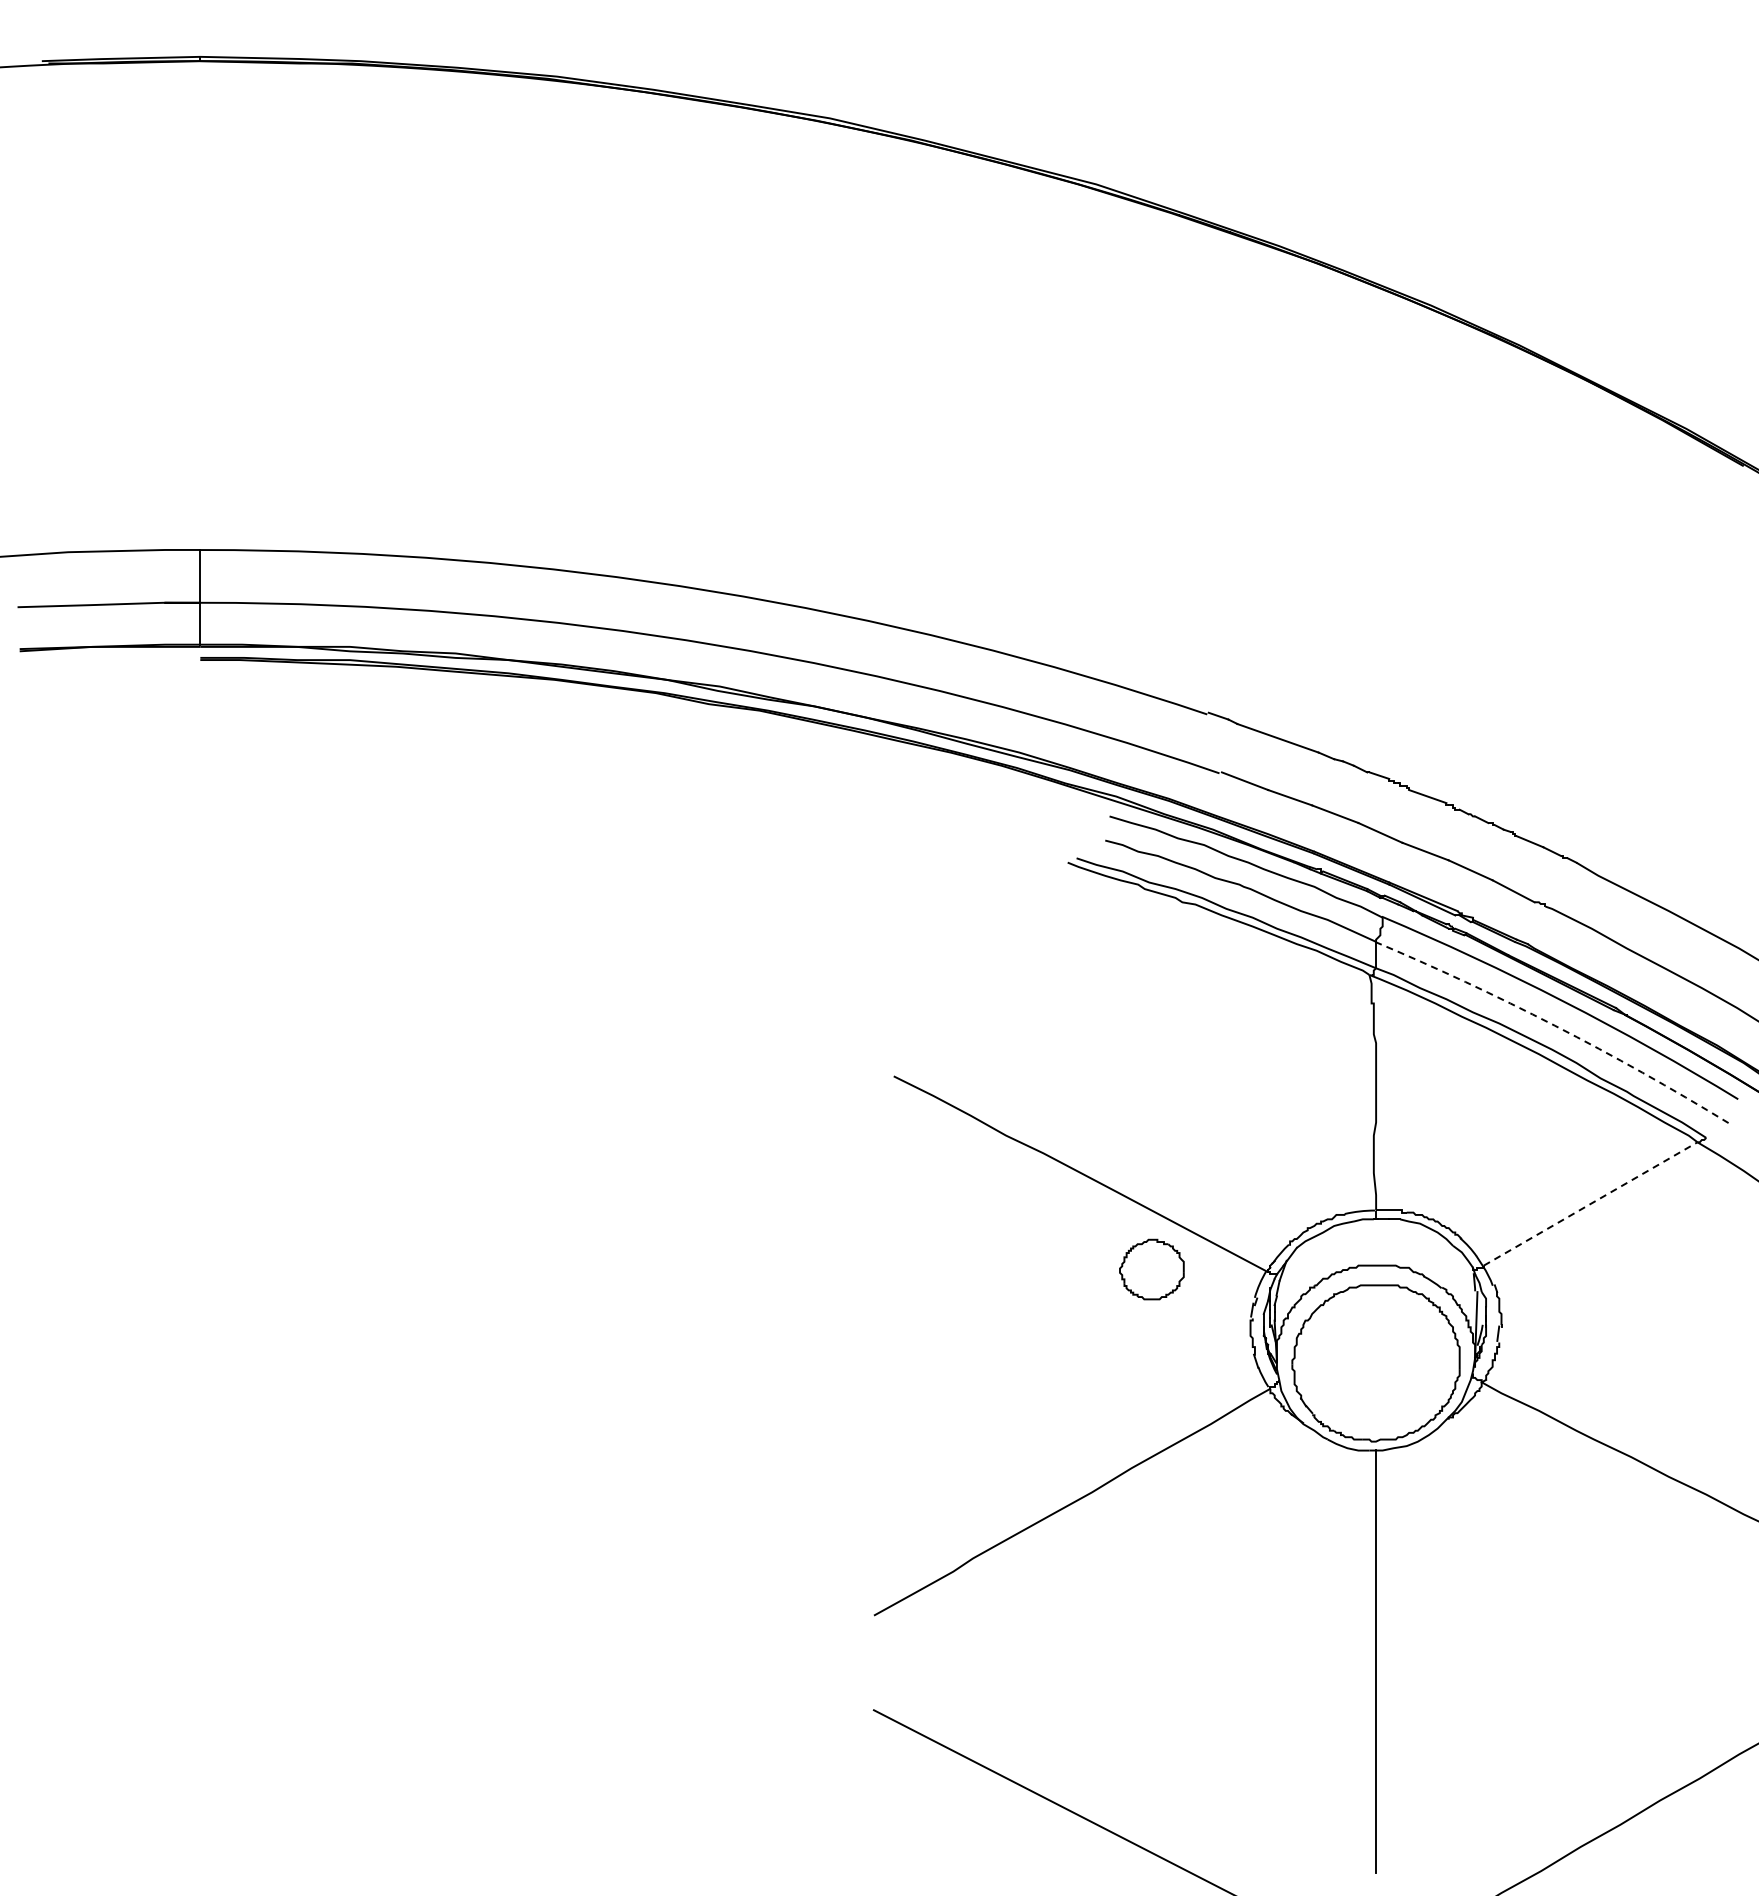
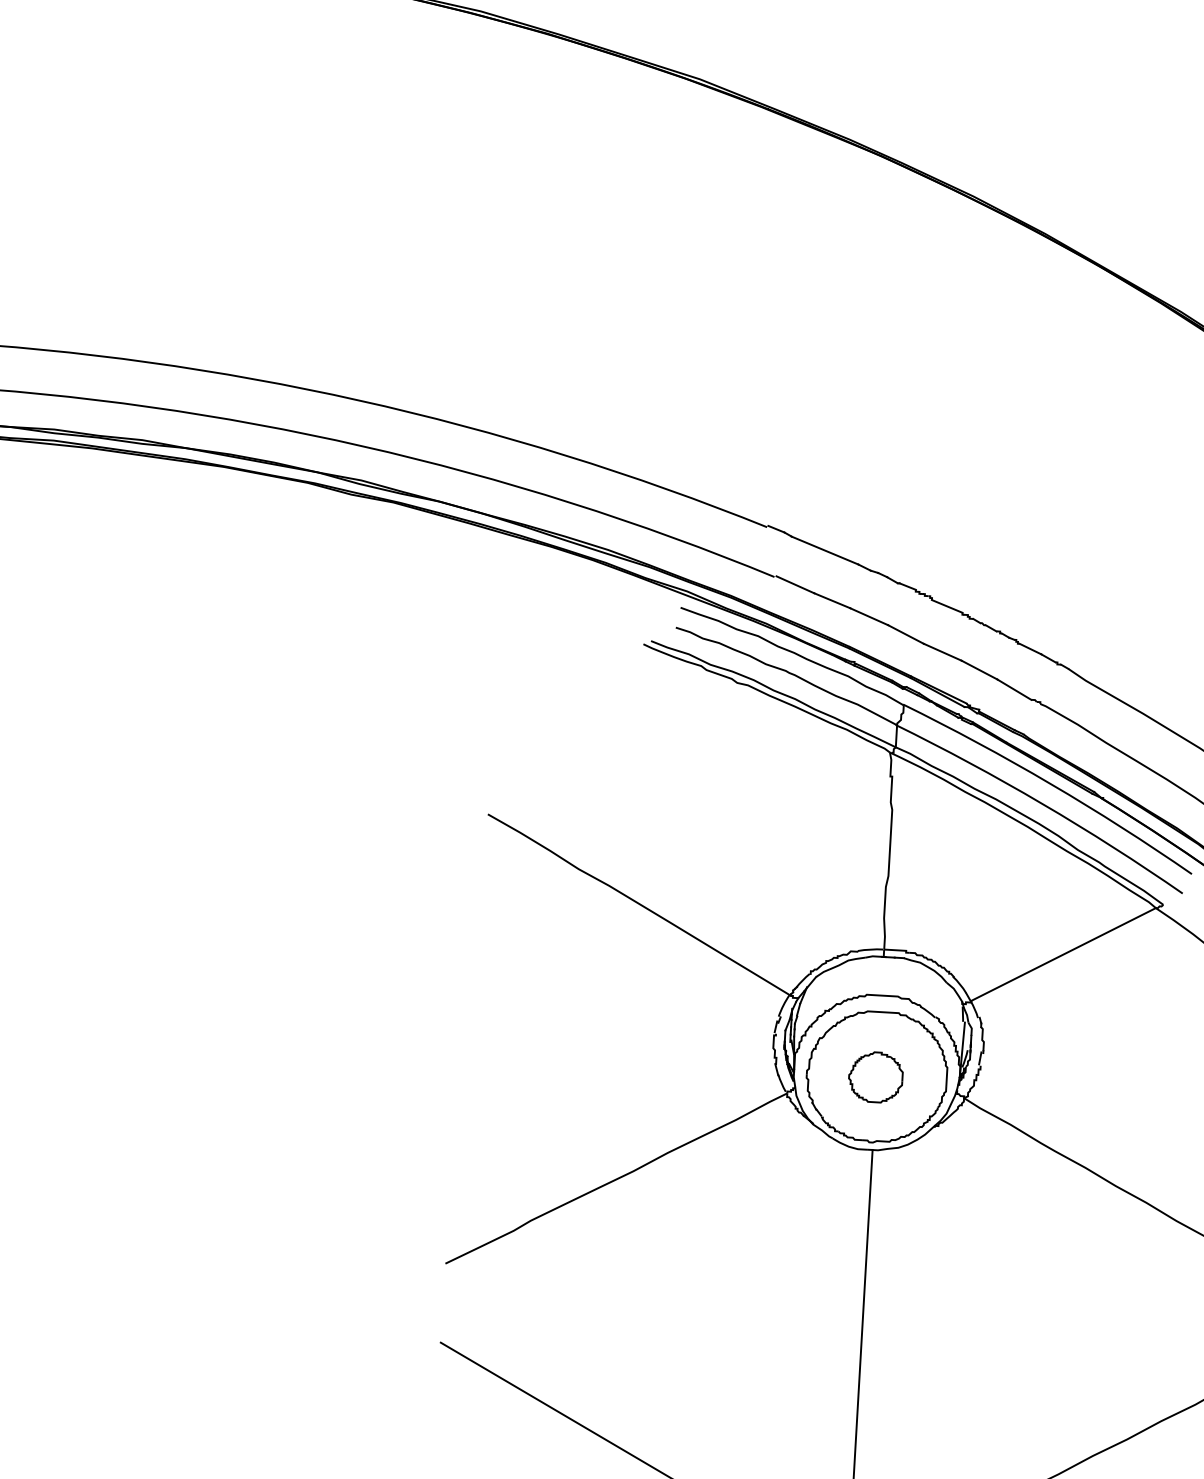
arc: (1554, 1025) -> (1042, 803), dashed -> solid
line: (1591, 1203) -> (1064, 954), dashed -> solid
part: (1151, 1269) -> (875, 1077), moved

